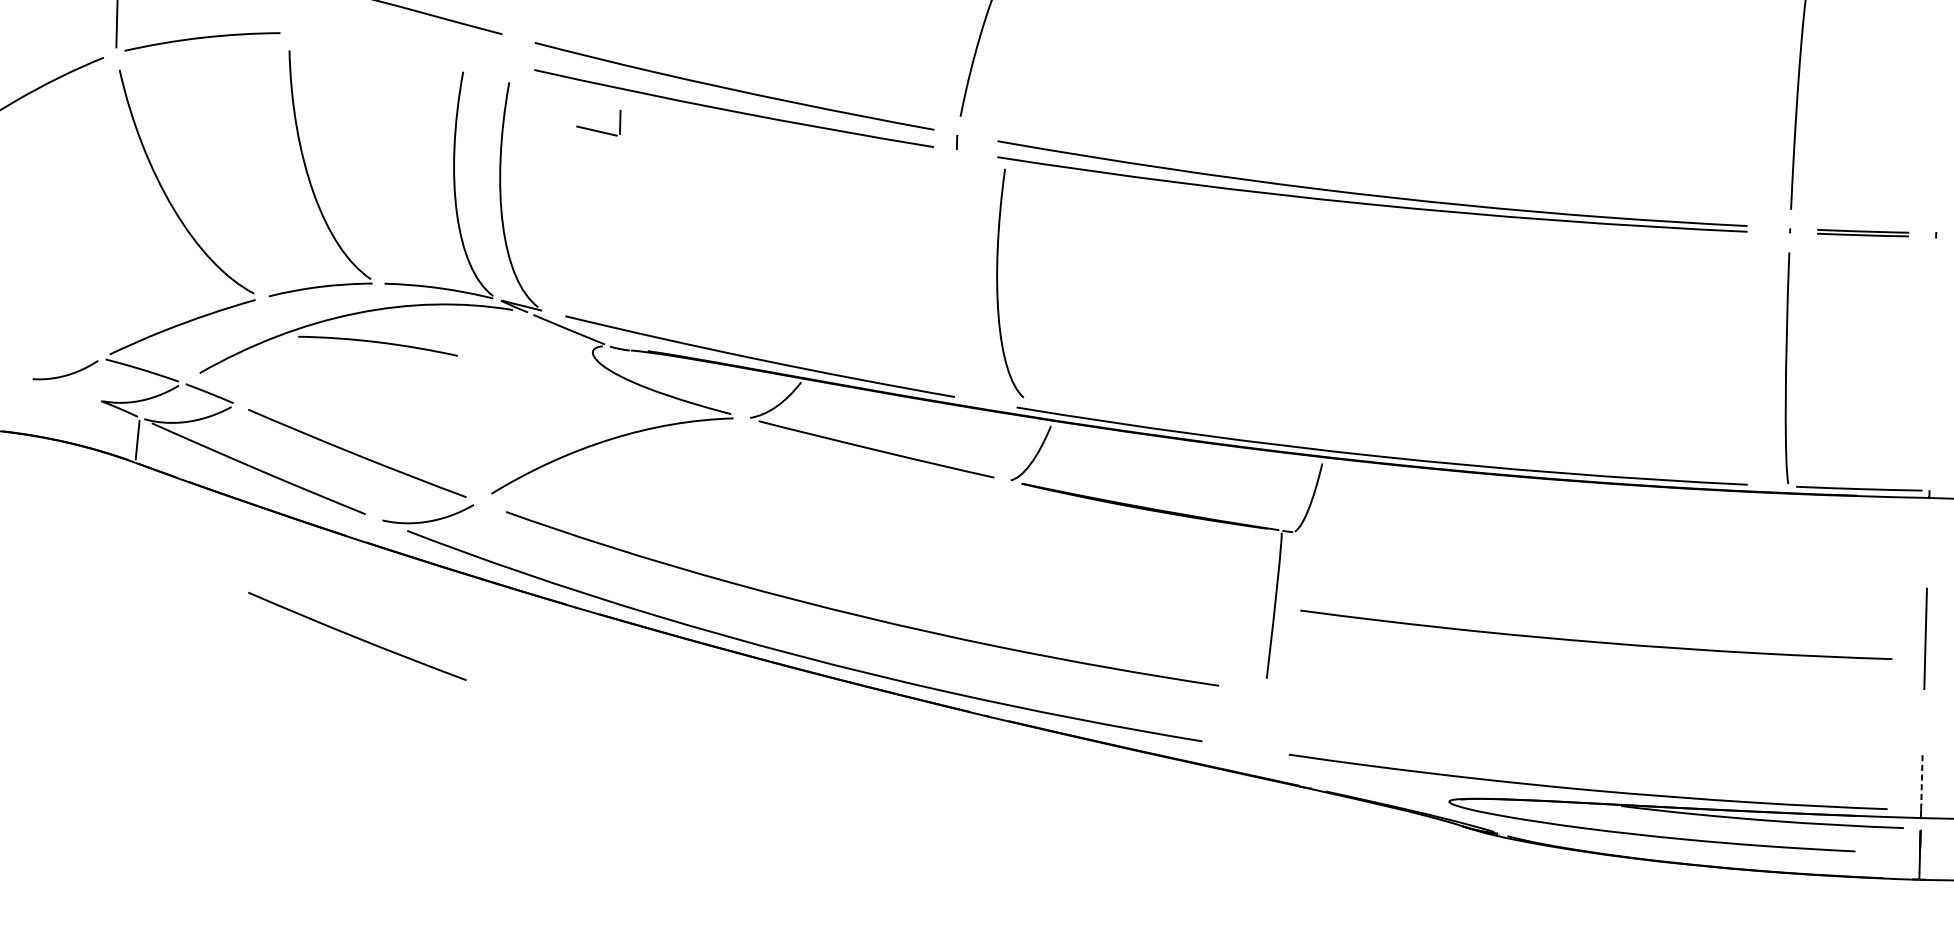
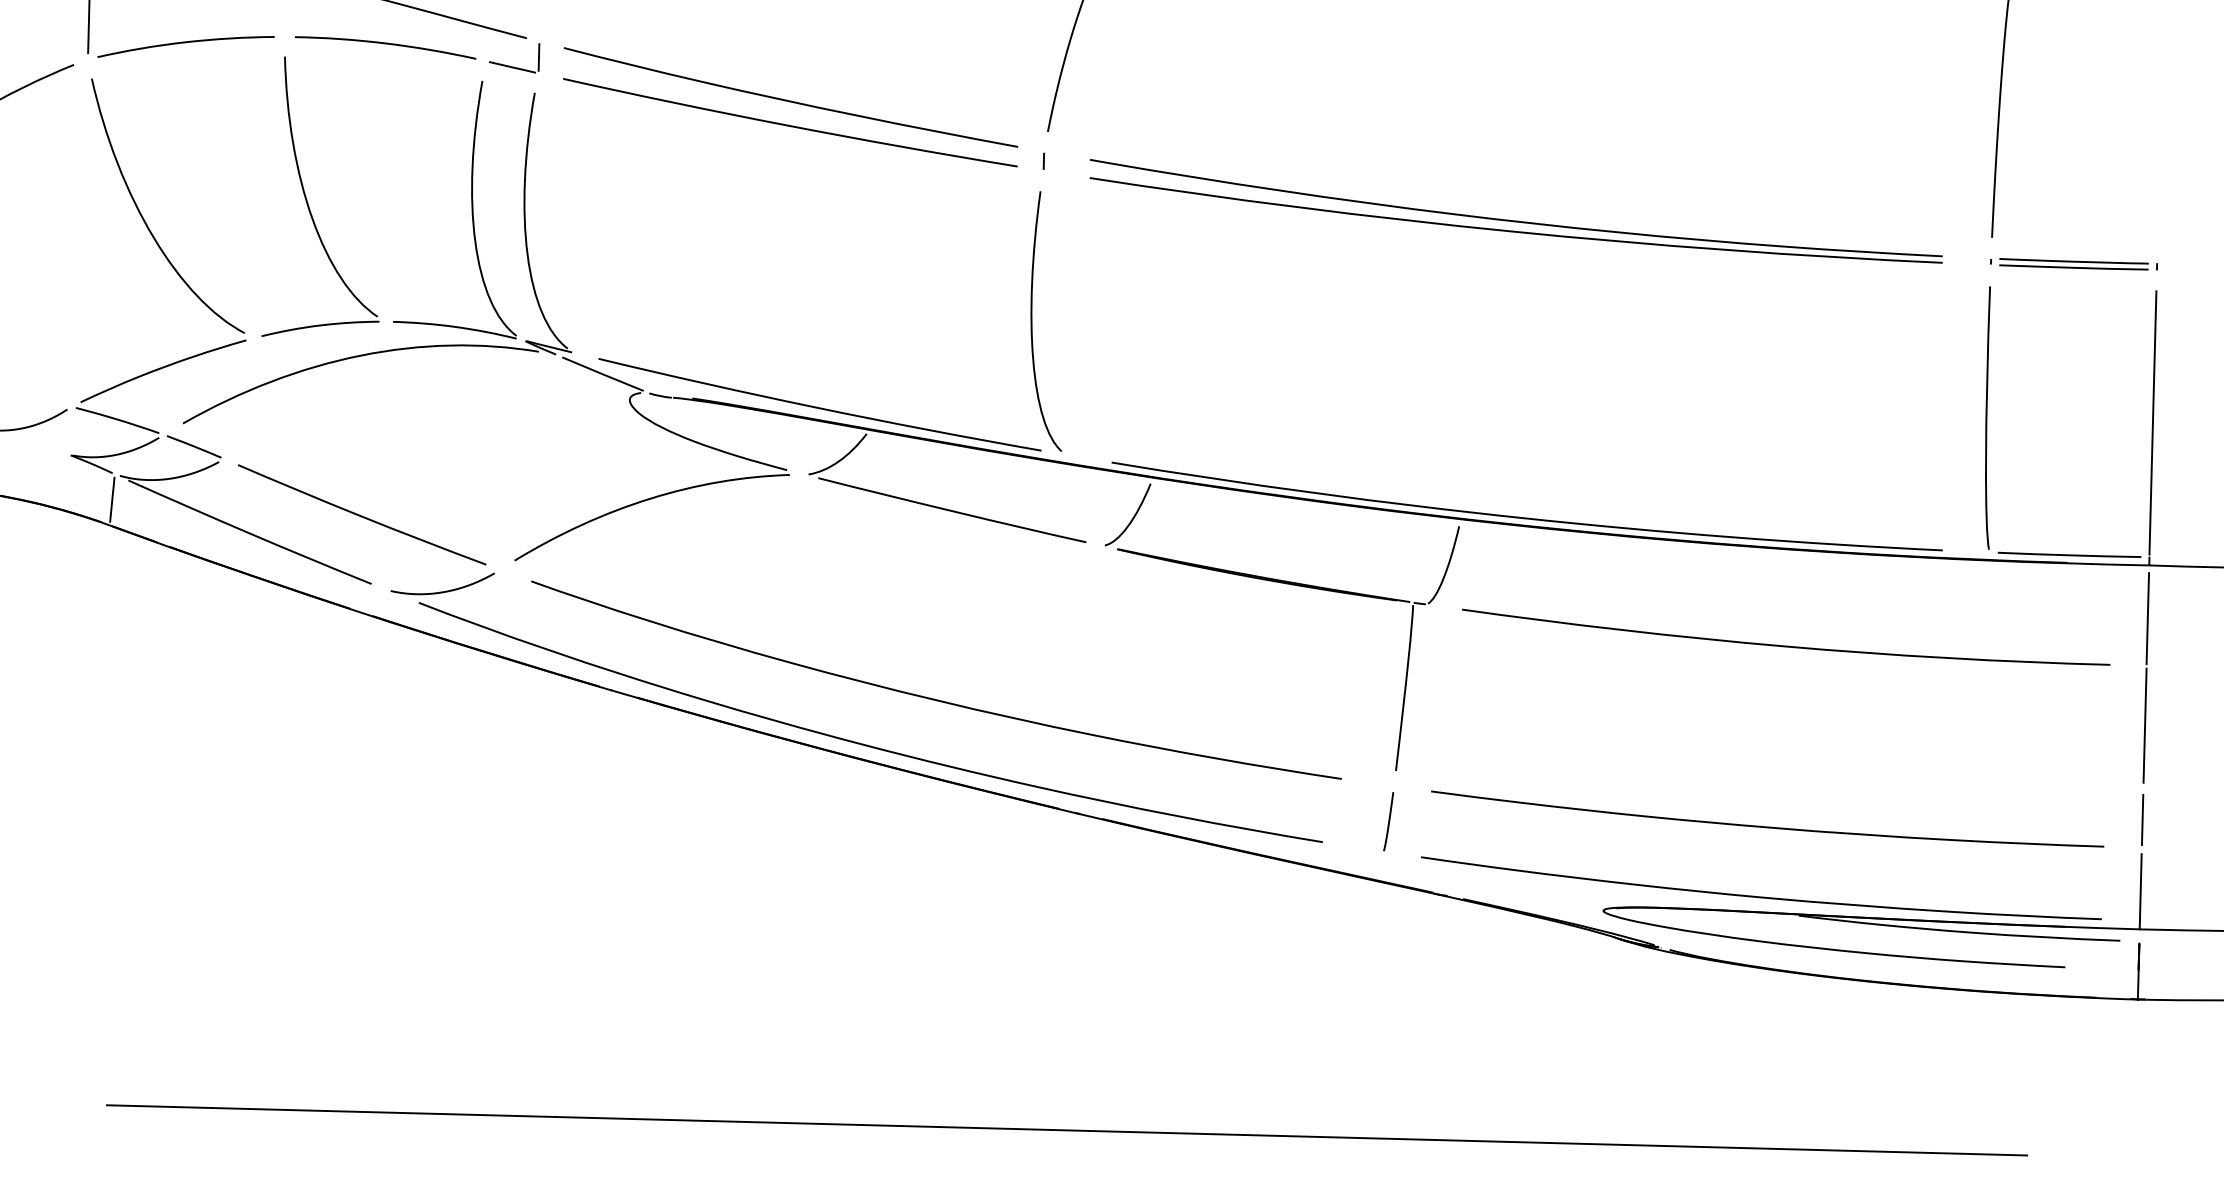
part: (598, 130) -> (514, 66), moved
part: (1862, 233) -> (2073, 264), size x1.43
curve: (998, 283) -> (1032, 321), moved
curve: (377, 343) -> (385, 44), moved
line: (1932, 372) -> (2152, 422), added
line: (1927, 544) -> (2147, 618), added
curve: (1610, 568) -> (1786, 645), added
curve: (356, 636) -> (361, 723), removed
curve: (1596, 641) -> (1767, 826), moved
line: (1923, 721) -> (2142, 819), added
line: (1260, 723) -> (1388, 821), added
line: (1921, 781) -> (2140, 887), dashed -> solid

